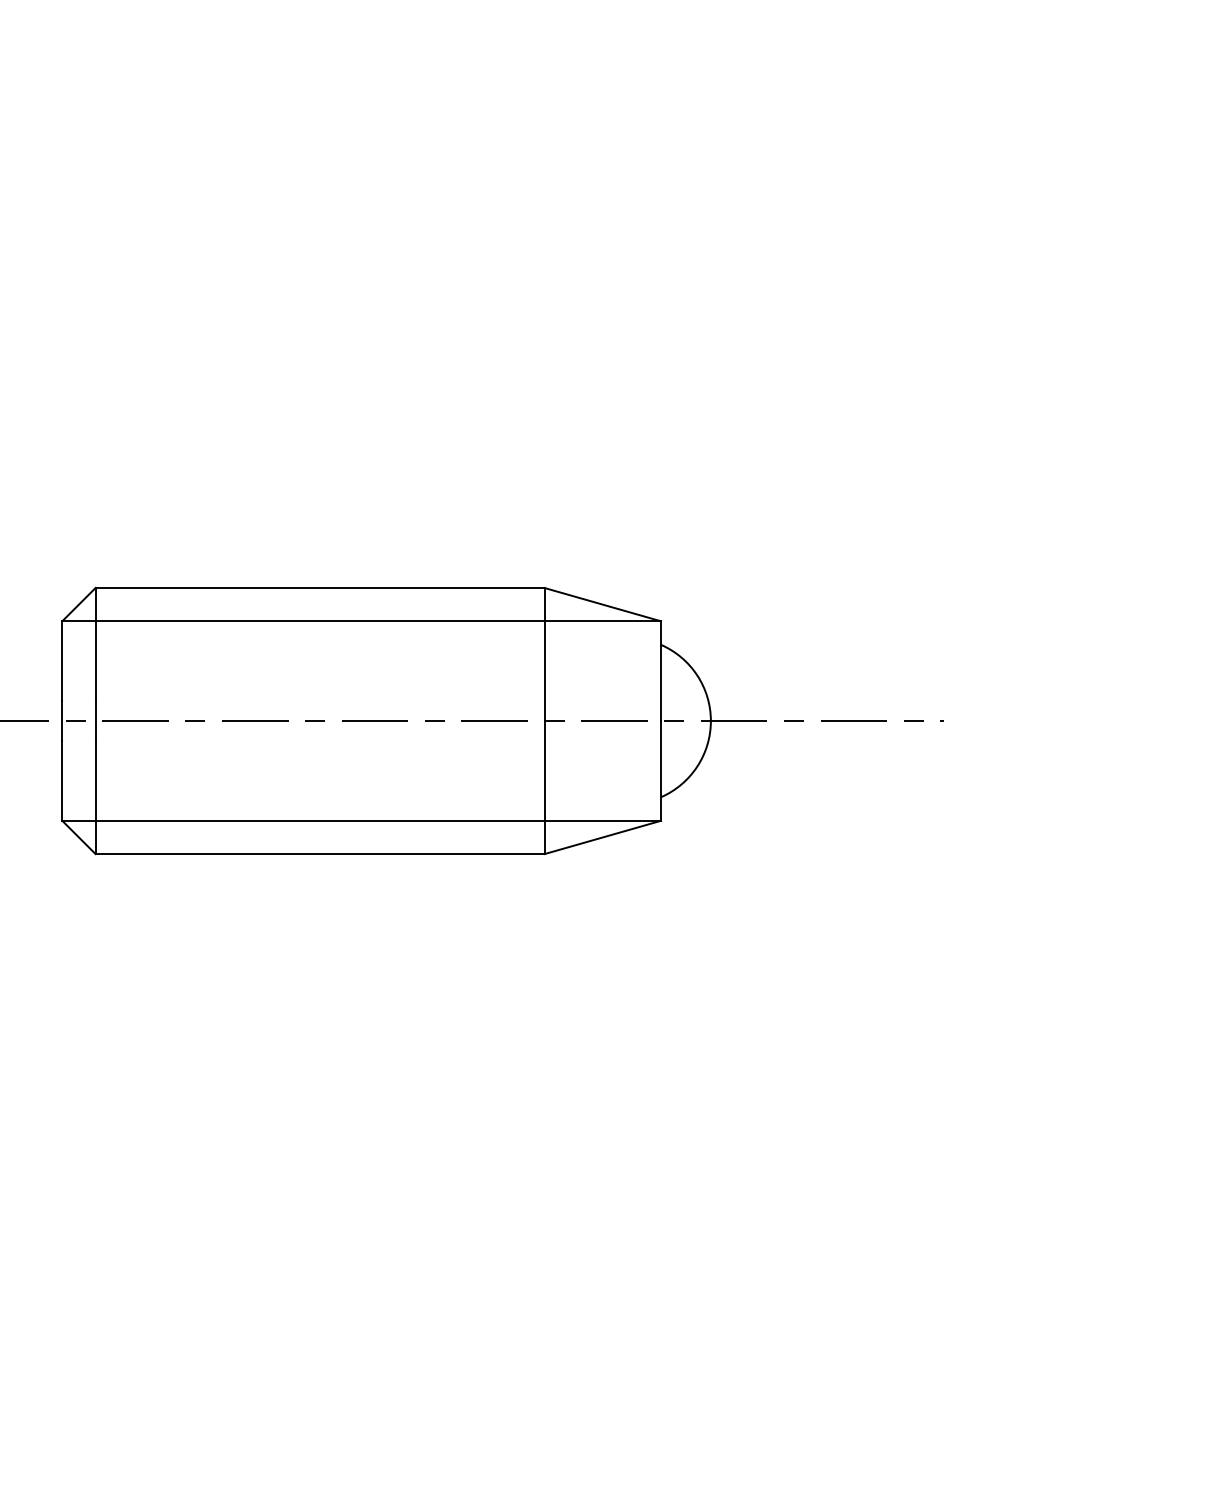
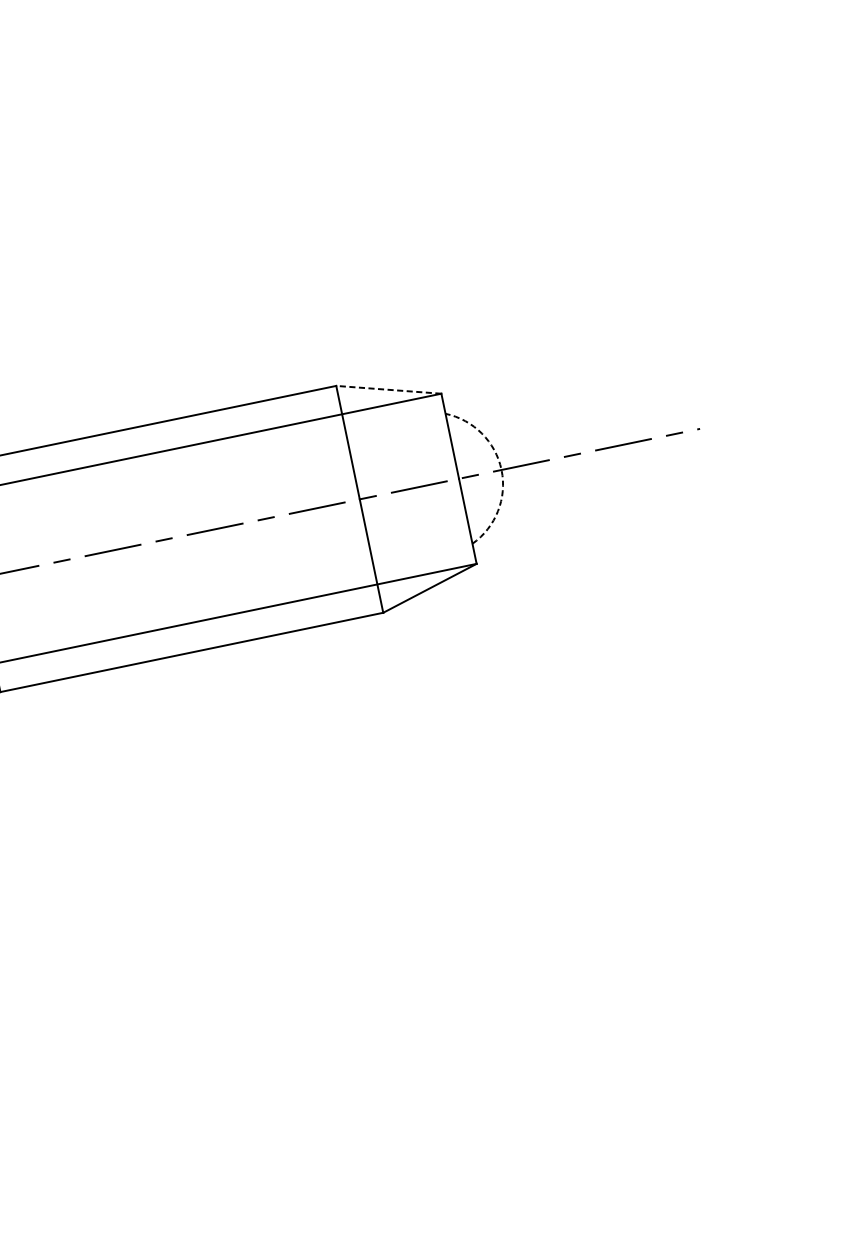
line: (602, 604) -> (388, 389), solid -> dashed
arc: (710, 721) -> (501, 470), solid -> dashed

